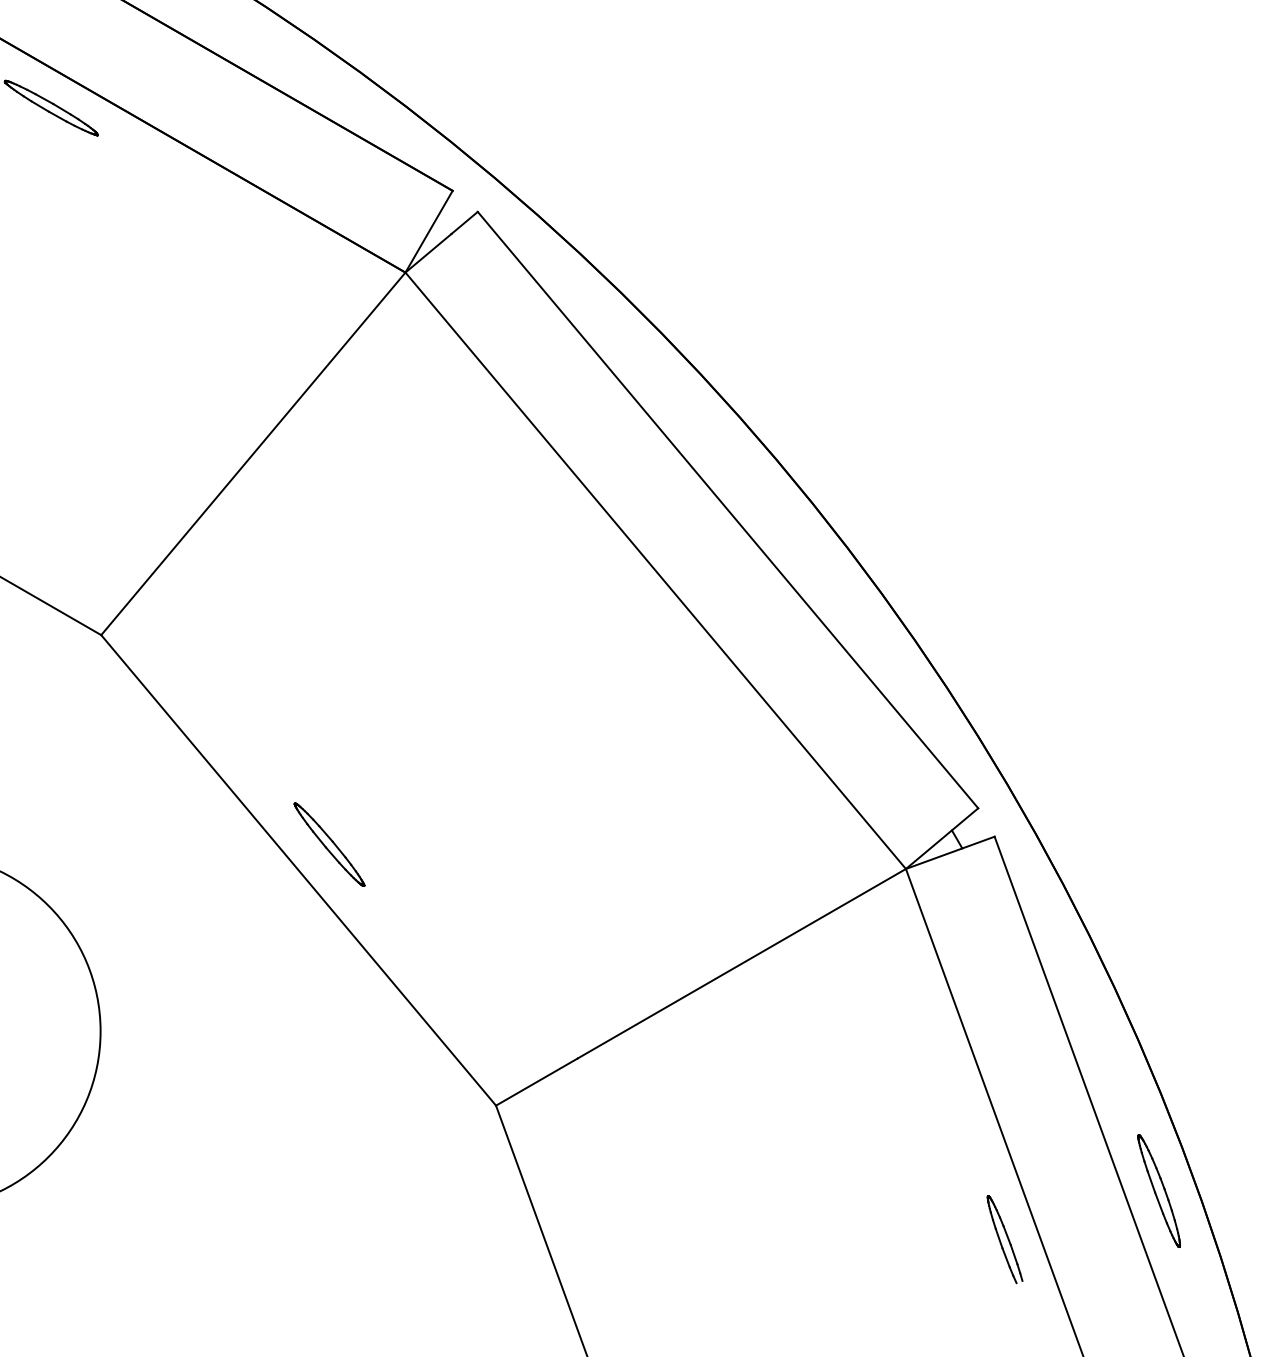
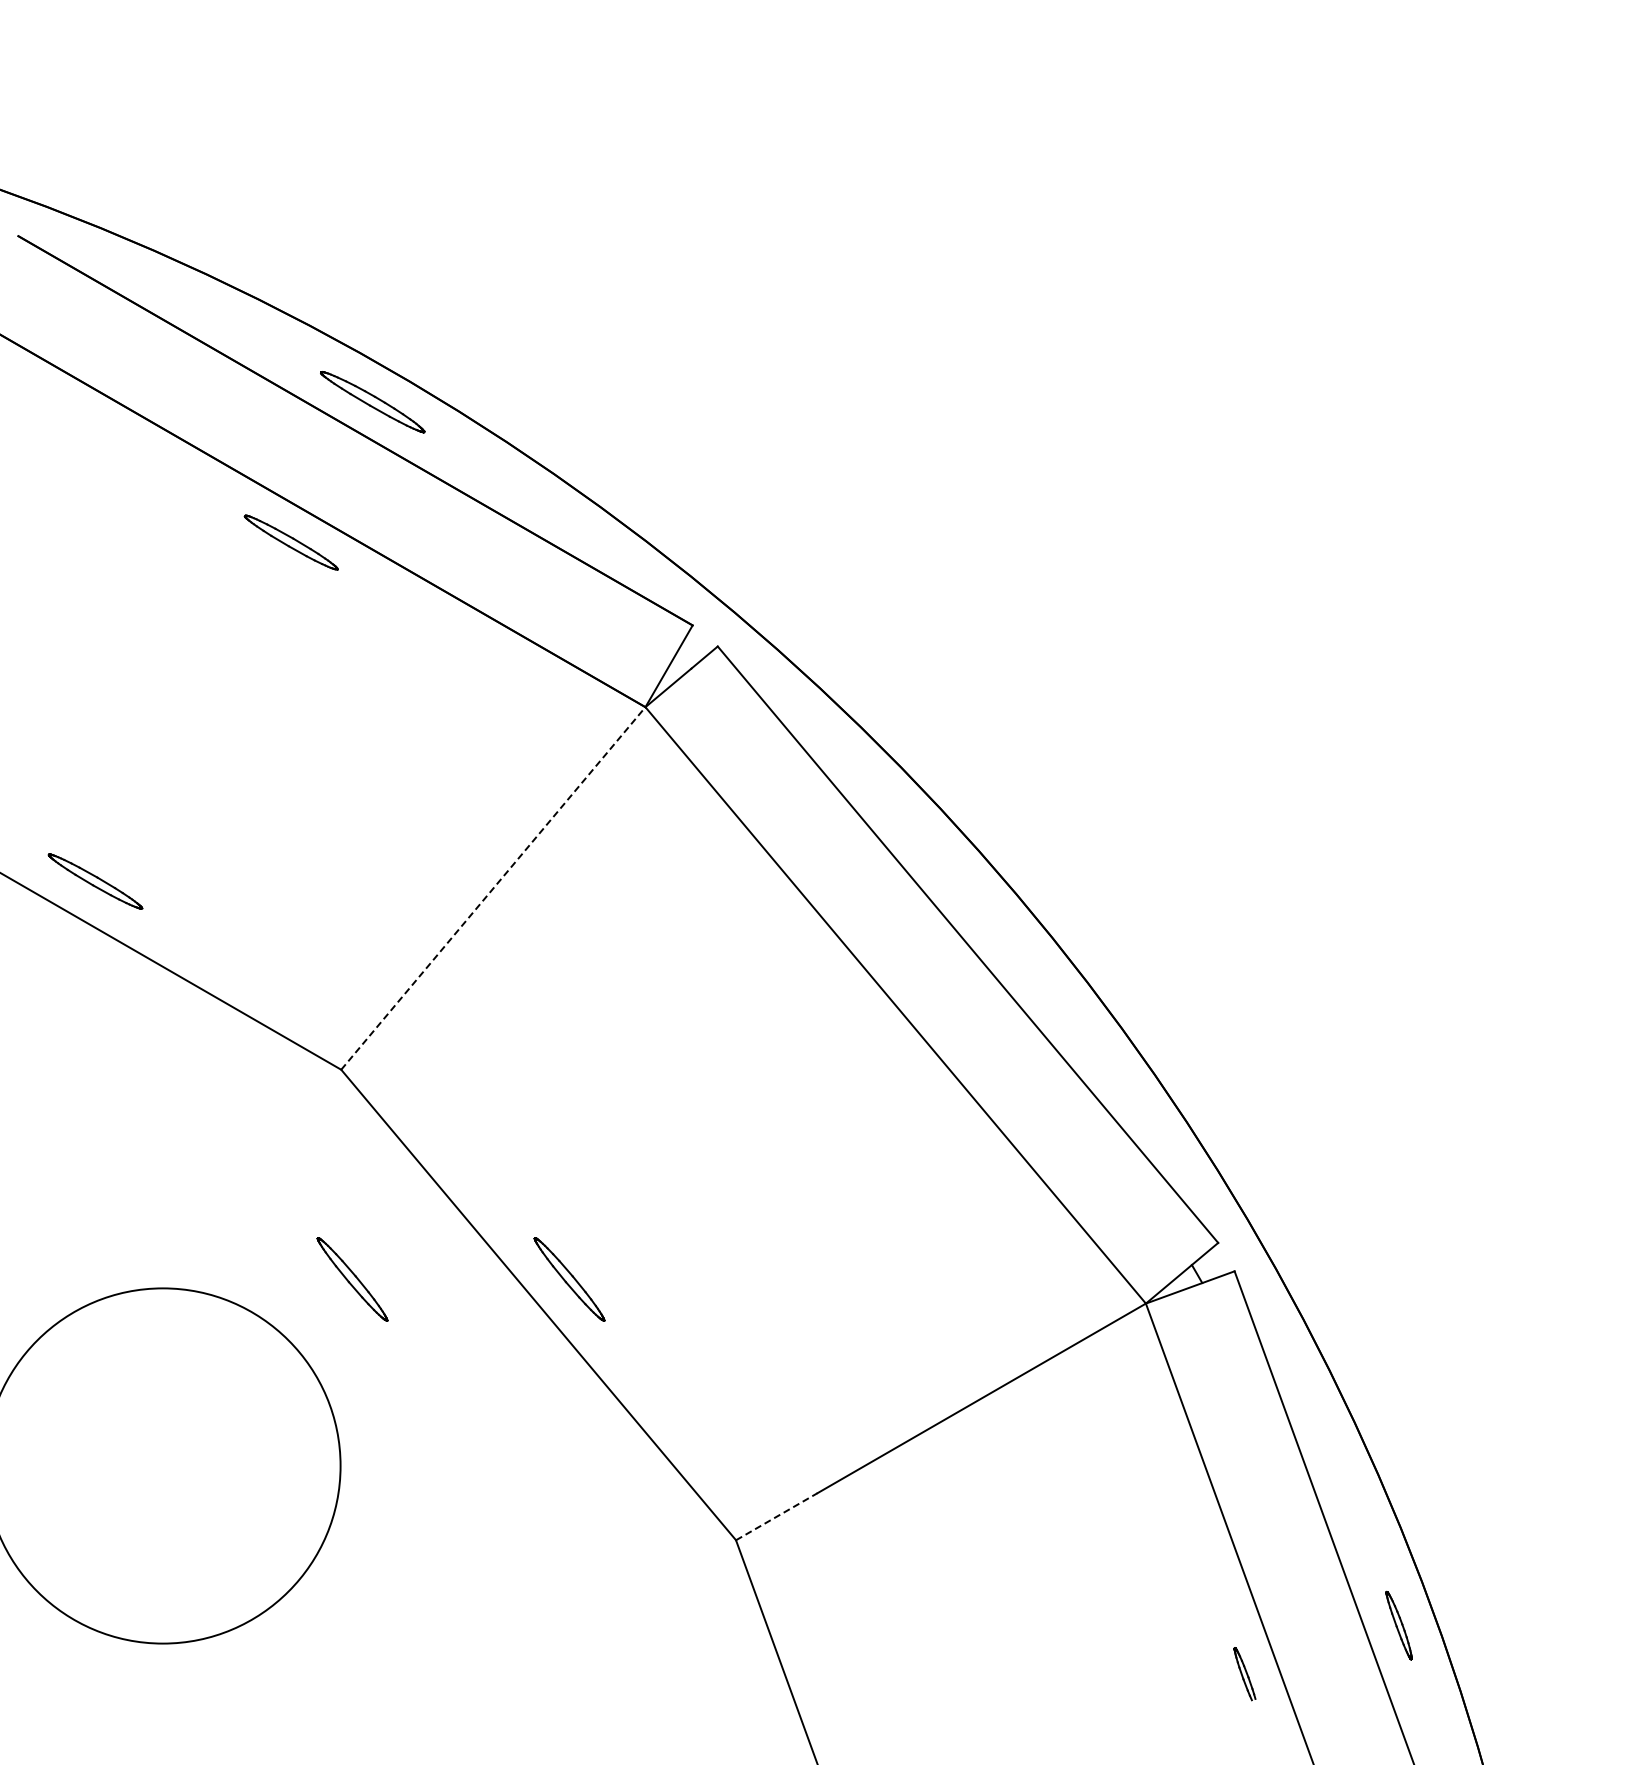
line: (253, 453) -> (493, 888), solid -> dashed
part: (112, 844) -> (352, 1279), added
line: (537, 1081) -> (777, 1516), solid -> dashed
part: (1158, 1190) -> (1398, 1625), size x0.6
part: (1004, 1238) -> (1244, 1673), size x0.6

